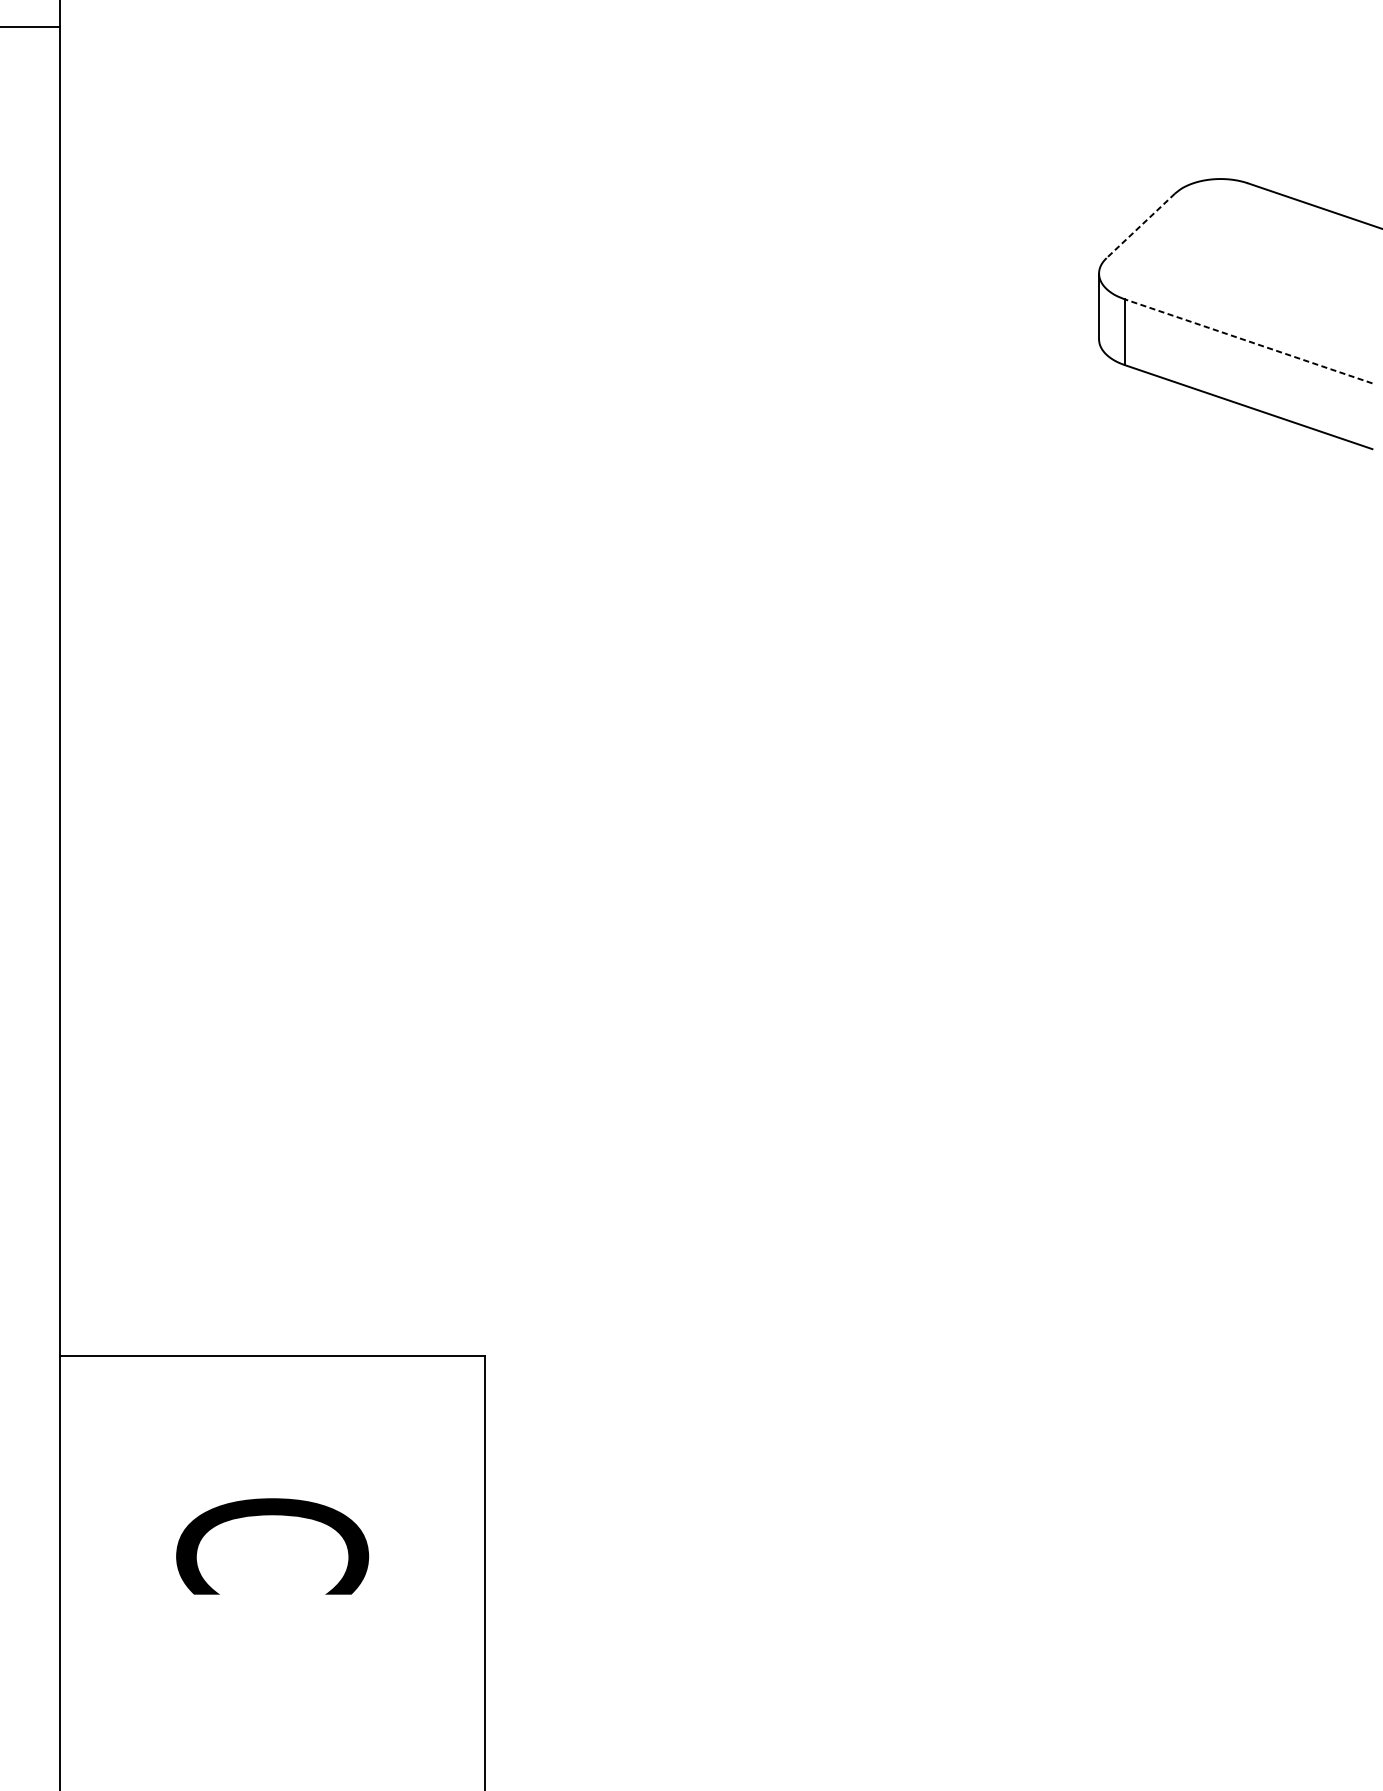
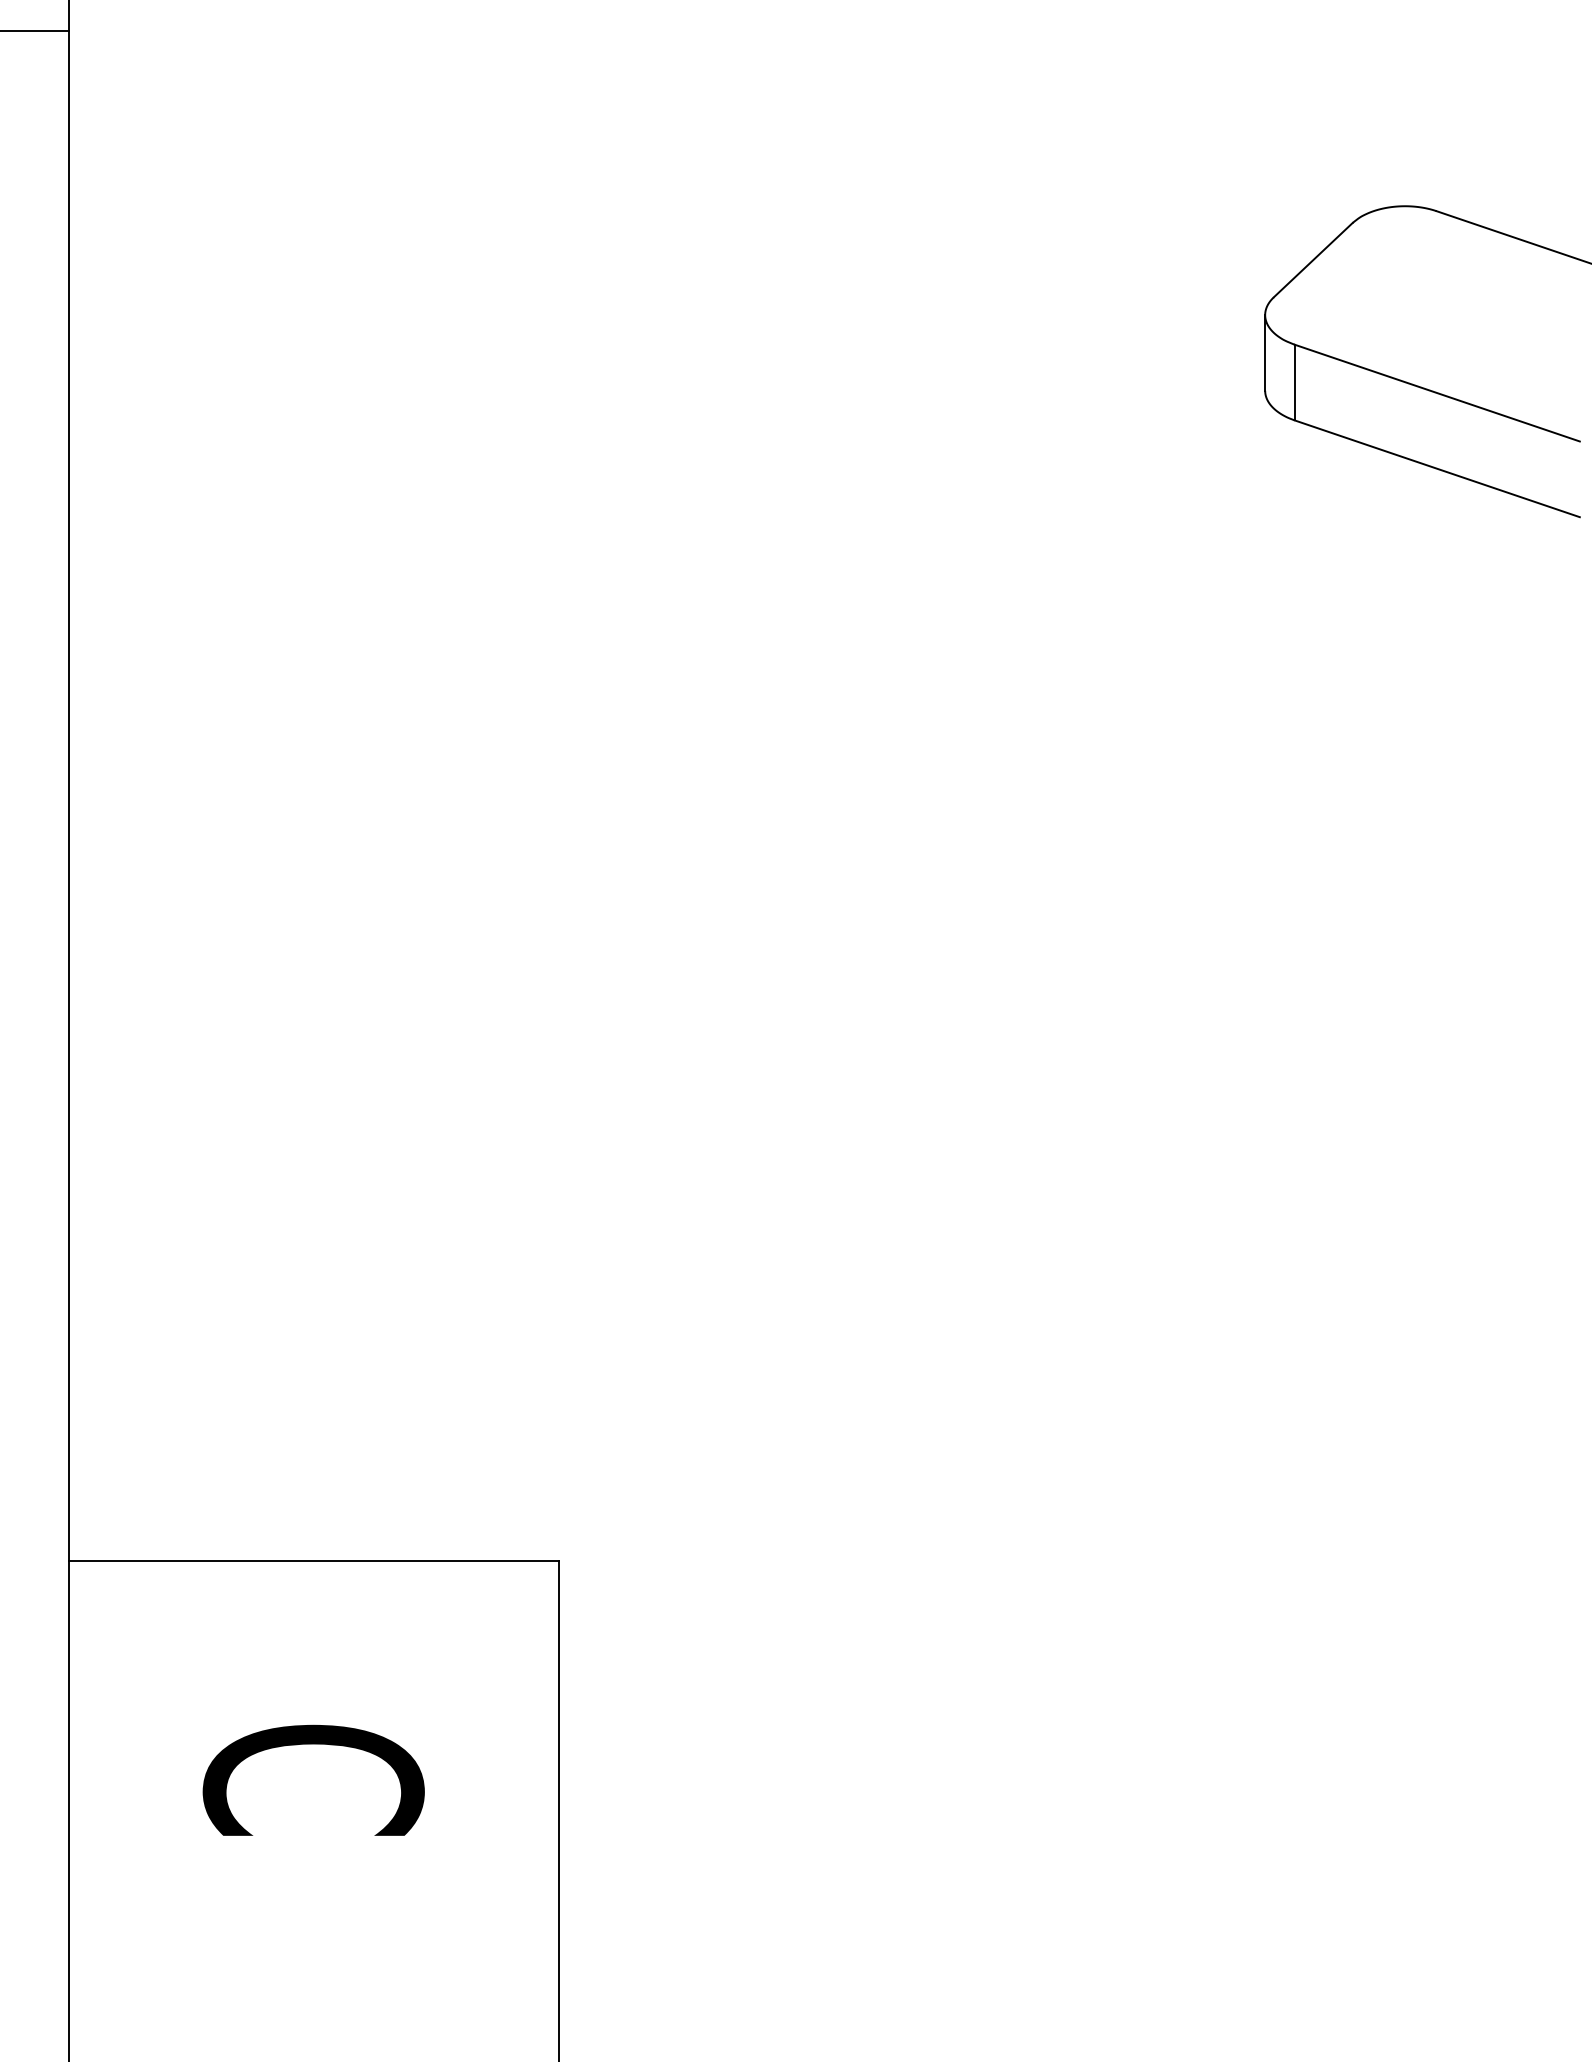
line: (1140, 226) -> (1312, 260), dashed -> solid
line: (1247, 340) -> (1436, 392), dashed -> solid

